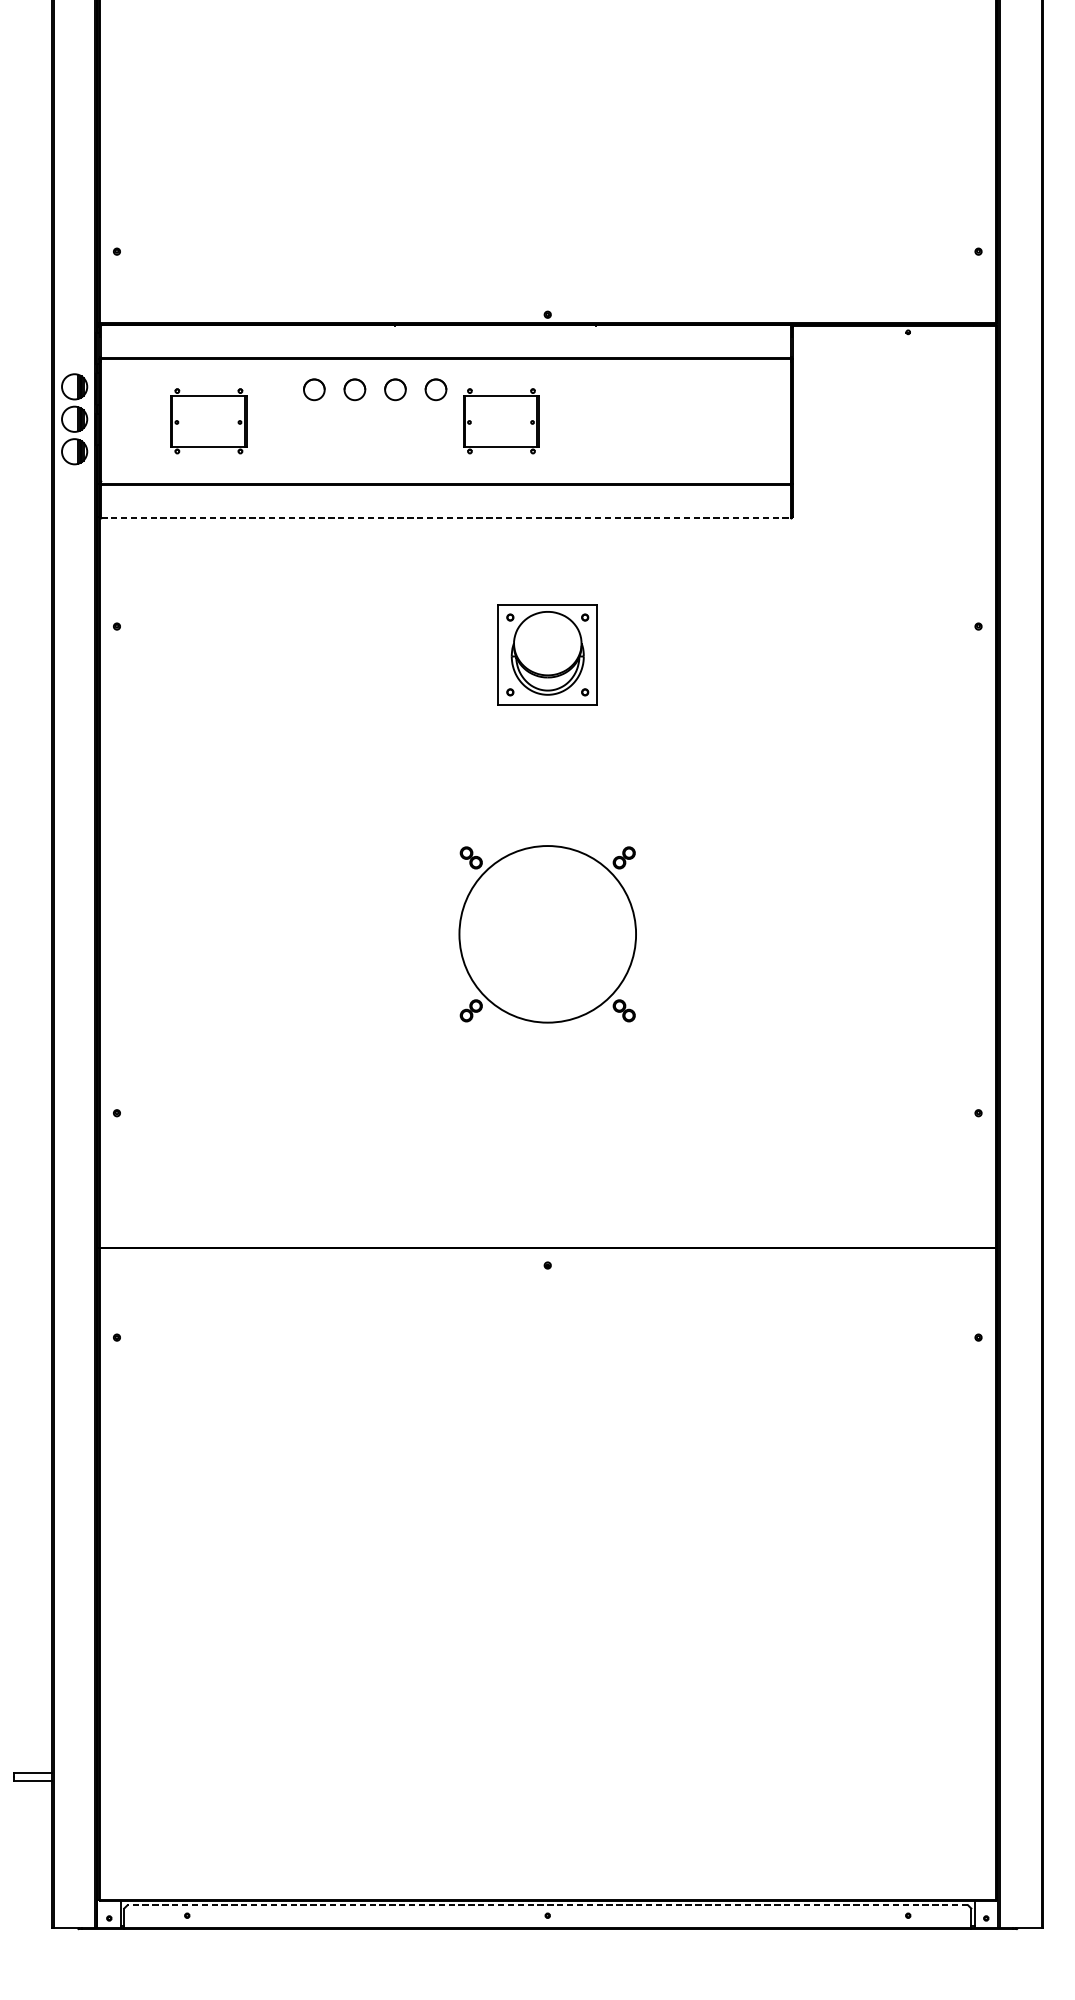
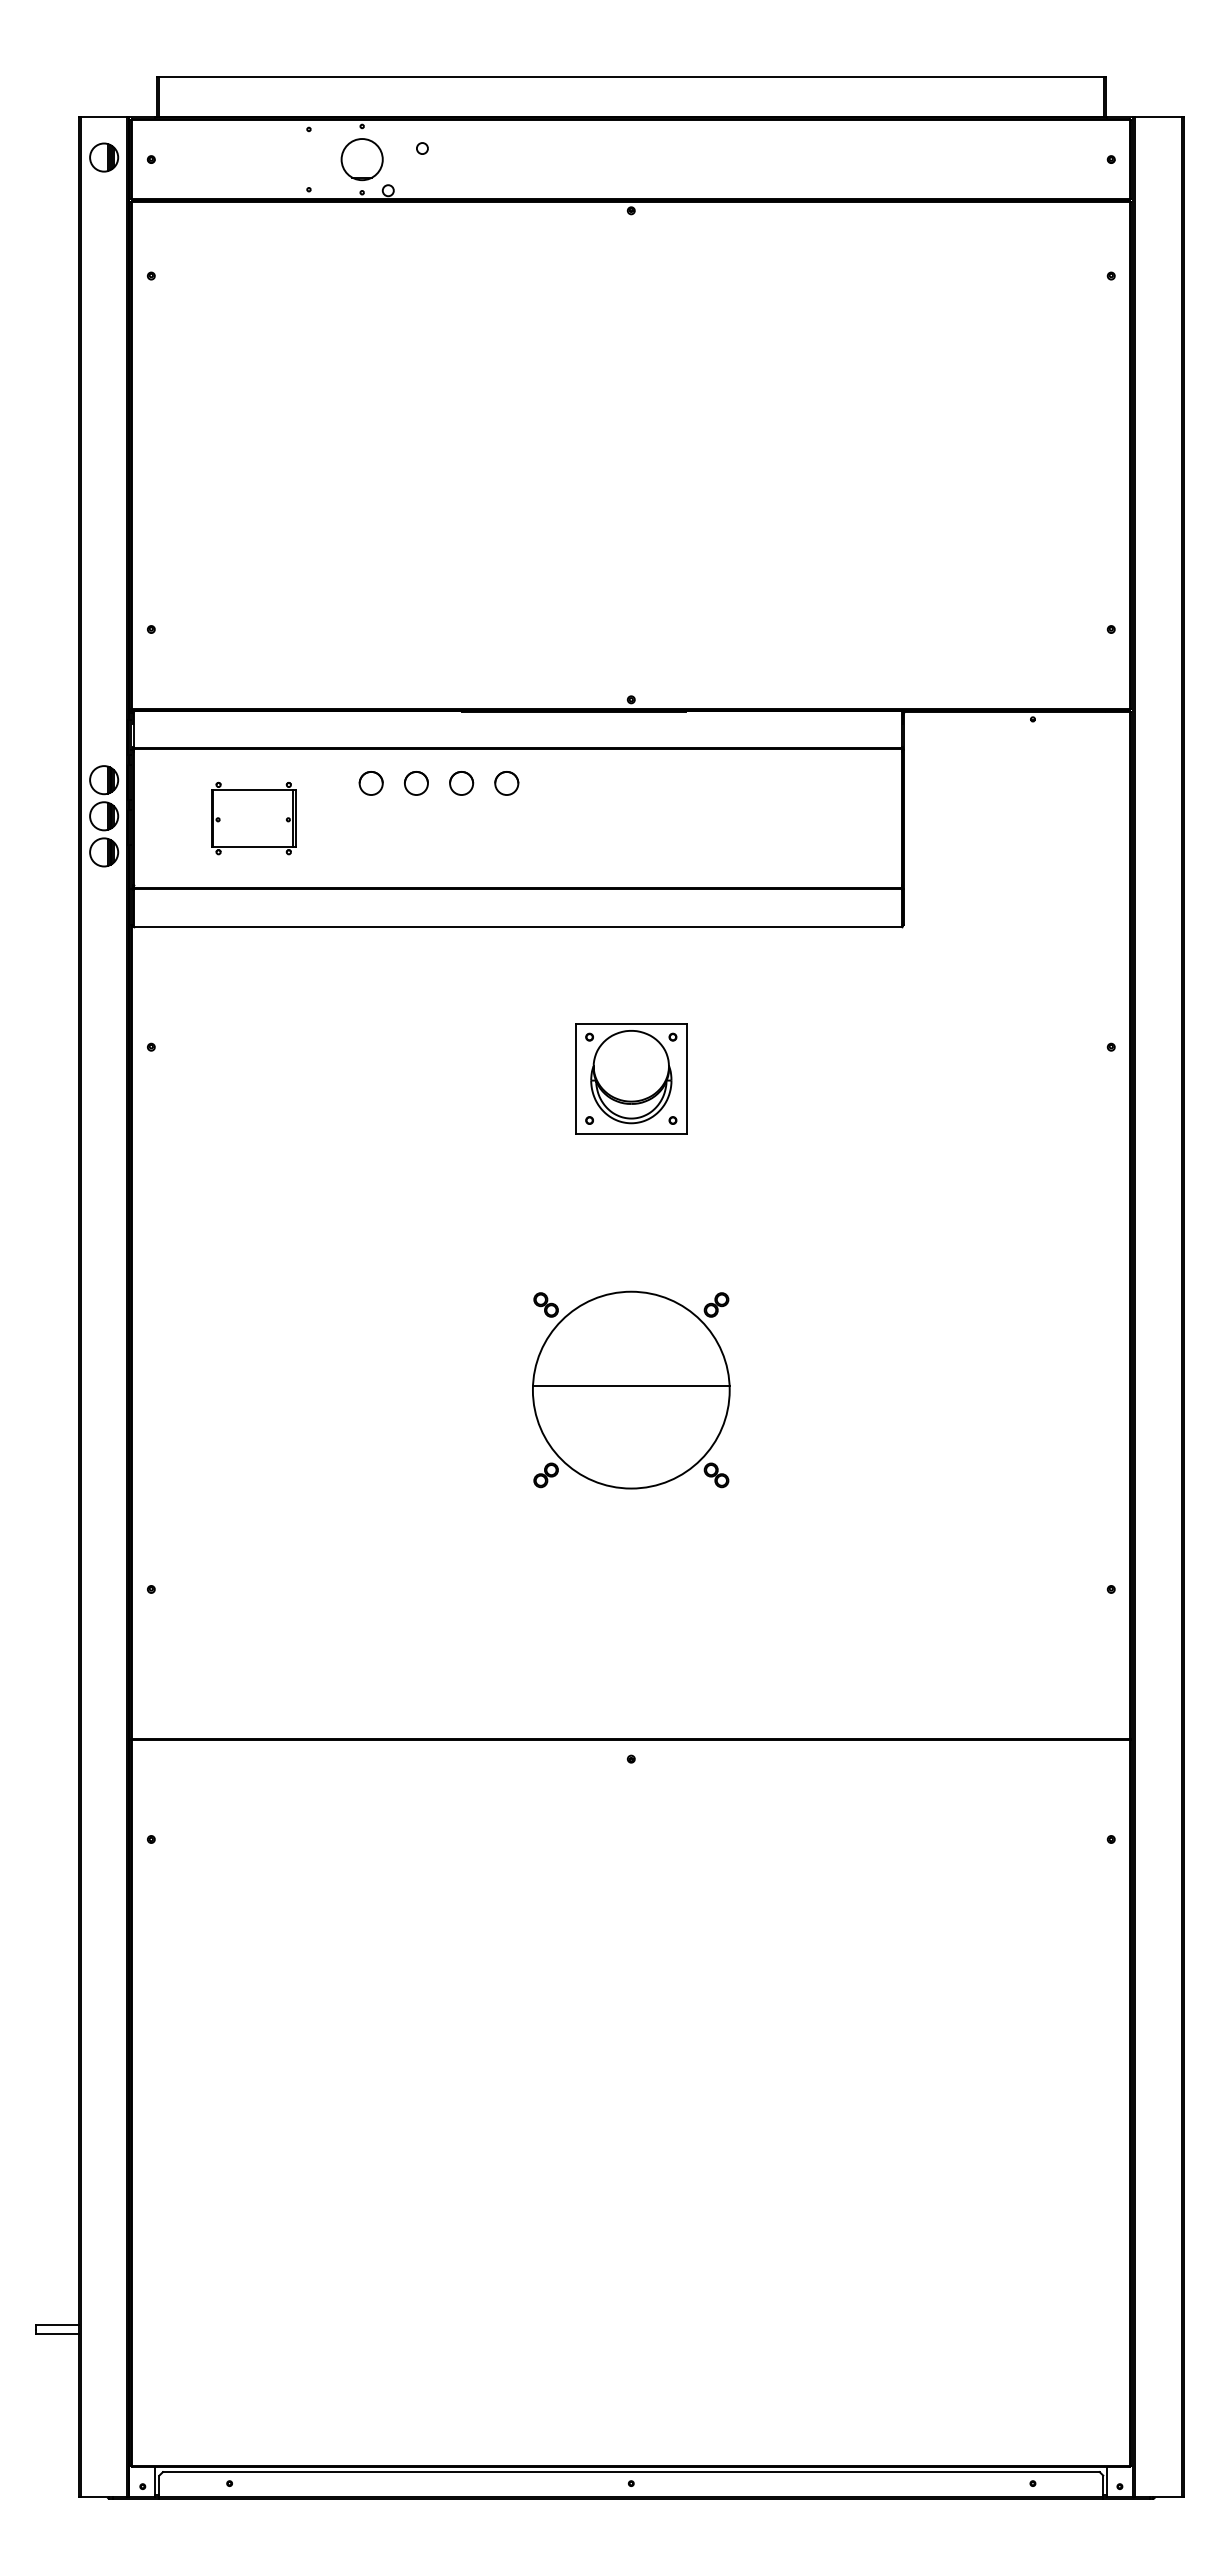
part: (501, 421) -> (579, 818), removed
line: (446, 518) -> (518, 926), dashed -> solid
line: (547, 931) -> (631, 1386), added
line: (547, 1905) -> (630, 2472), dashed -> solid

